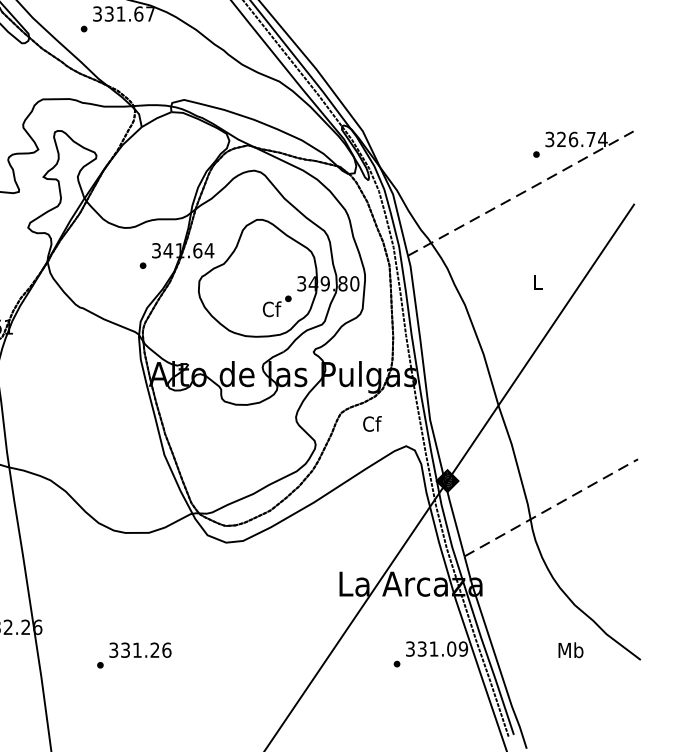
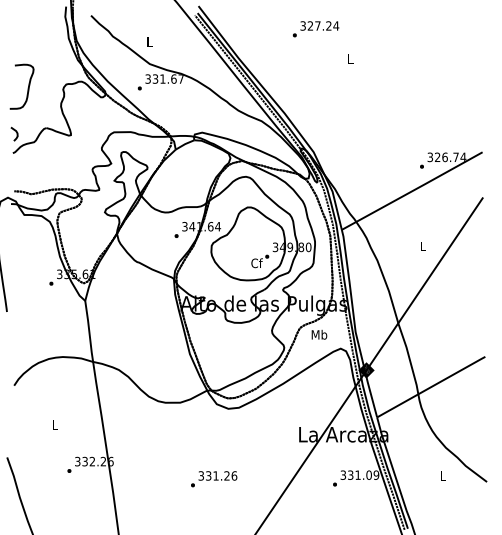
line: (522, 192) -> (413, 190), dashed -> solid
text: (372, 423) -> (319, 334), Cf -> Mb
line: (553, 506) -> (432, 386), dashed -> solid
text: (570, 649) -> (443, 475), Mb -> L
text: (134, 655) -> (214, 479), moved

